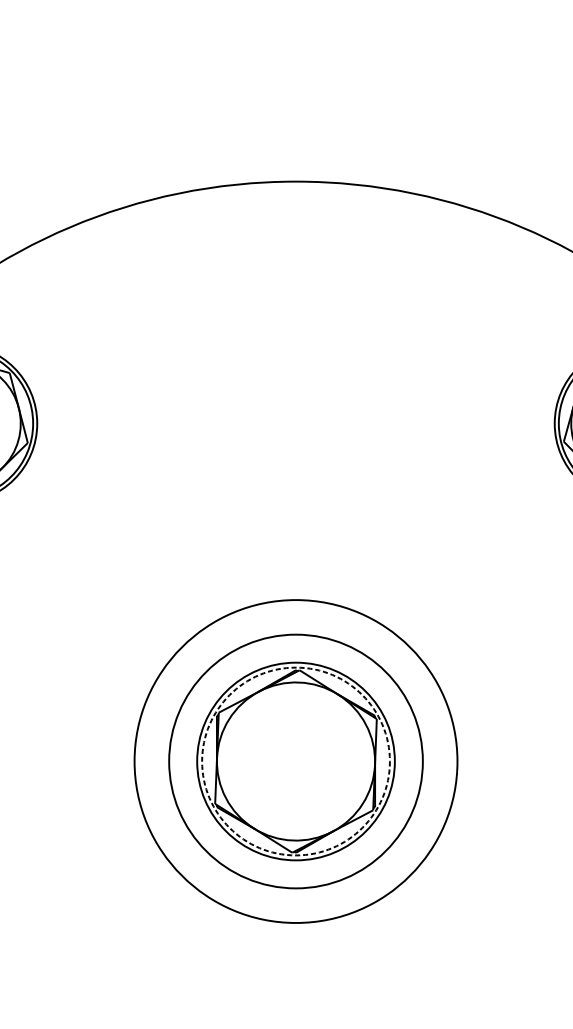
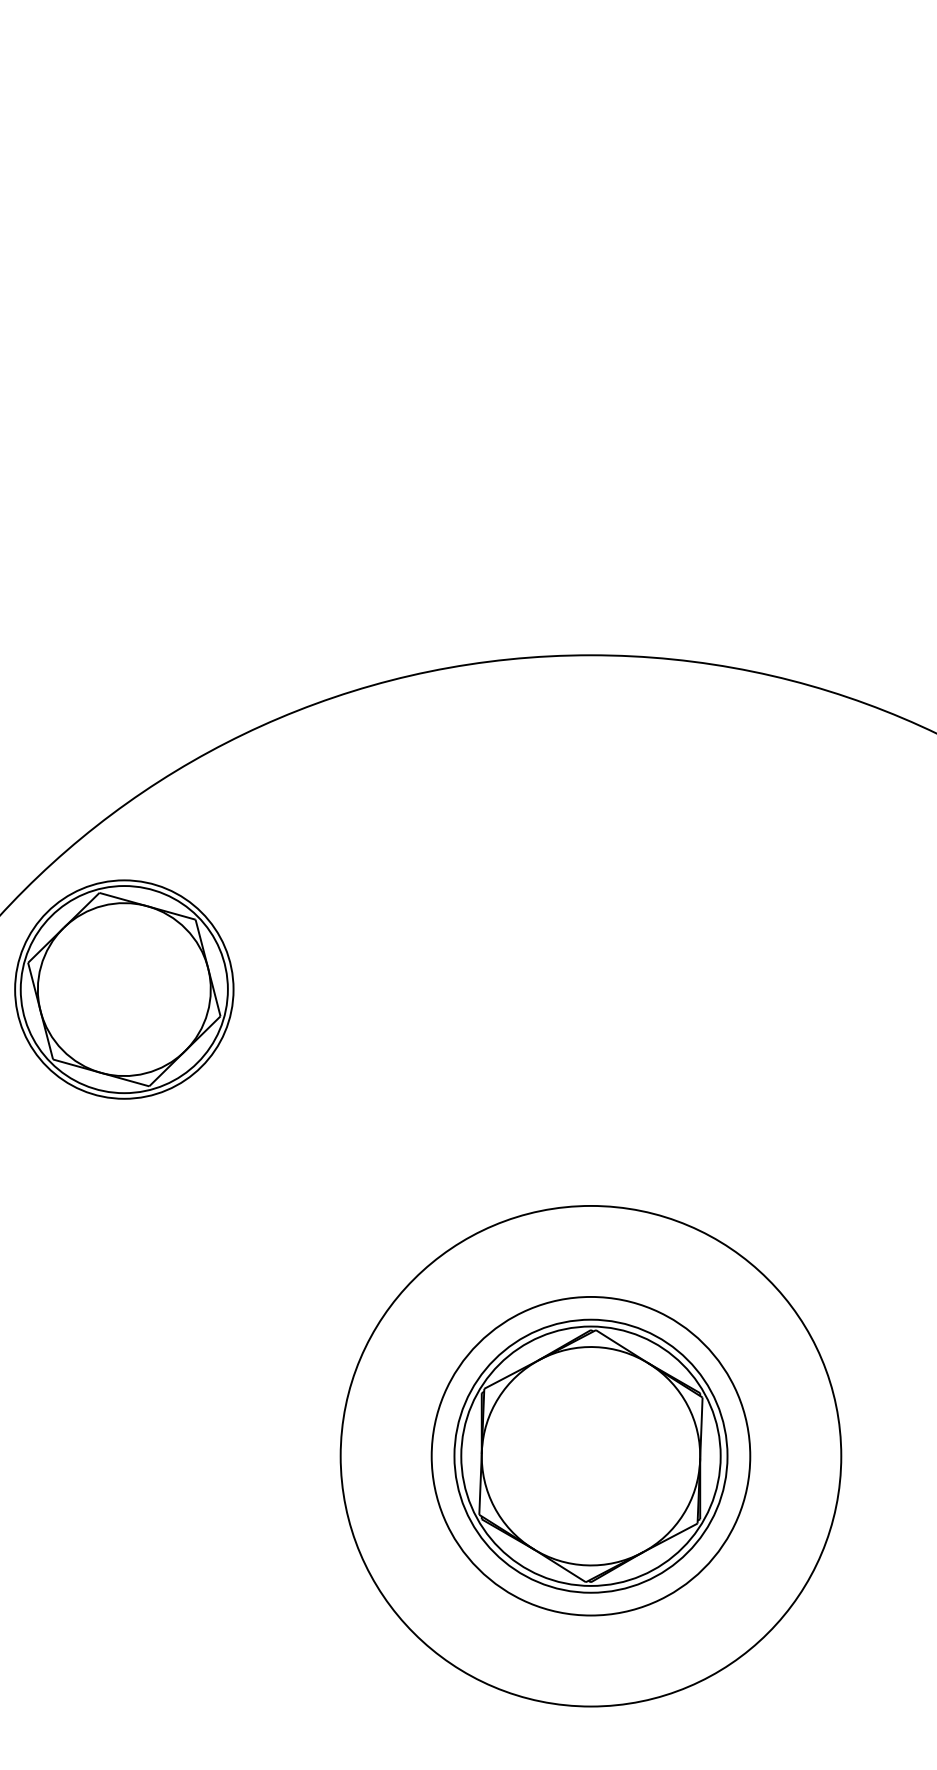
circle: (295, 760) -> (590, 1455), dashed -> solid
circle: (295, 760) -> (590, 1455), size x0.71
circle: (295, 760) -> (590, 1455), size x1.43

